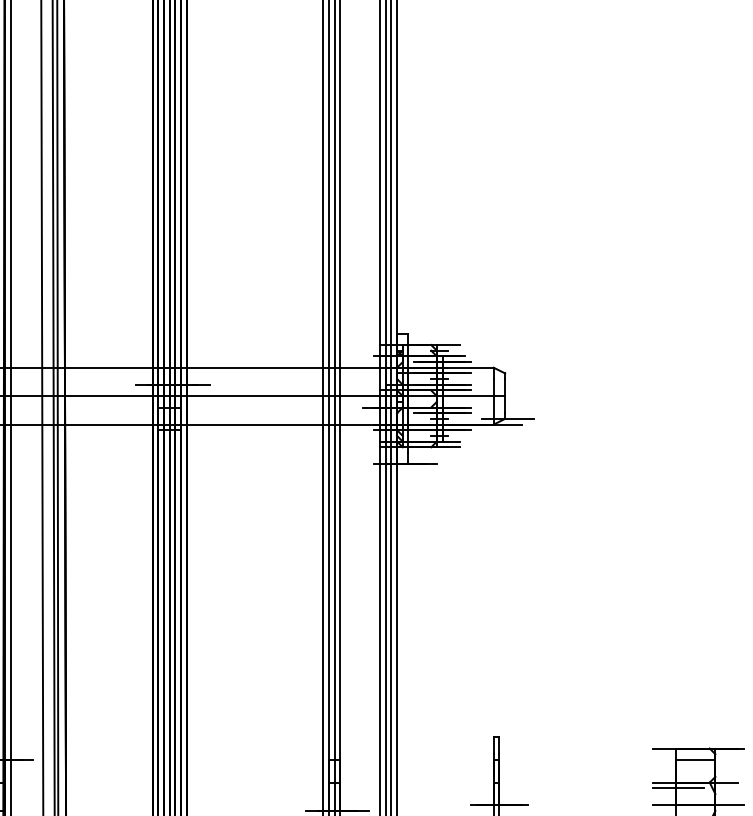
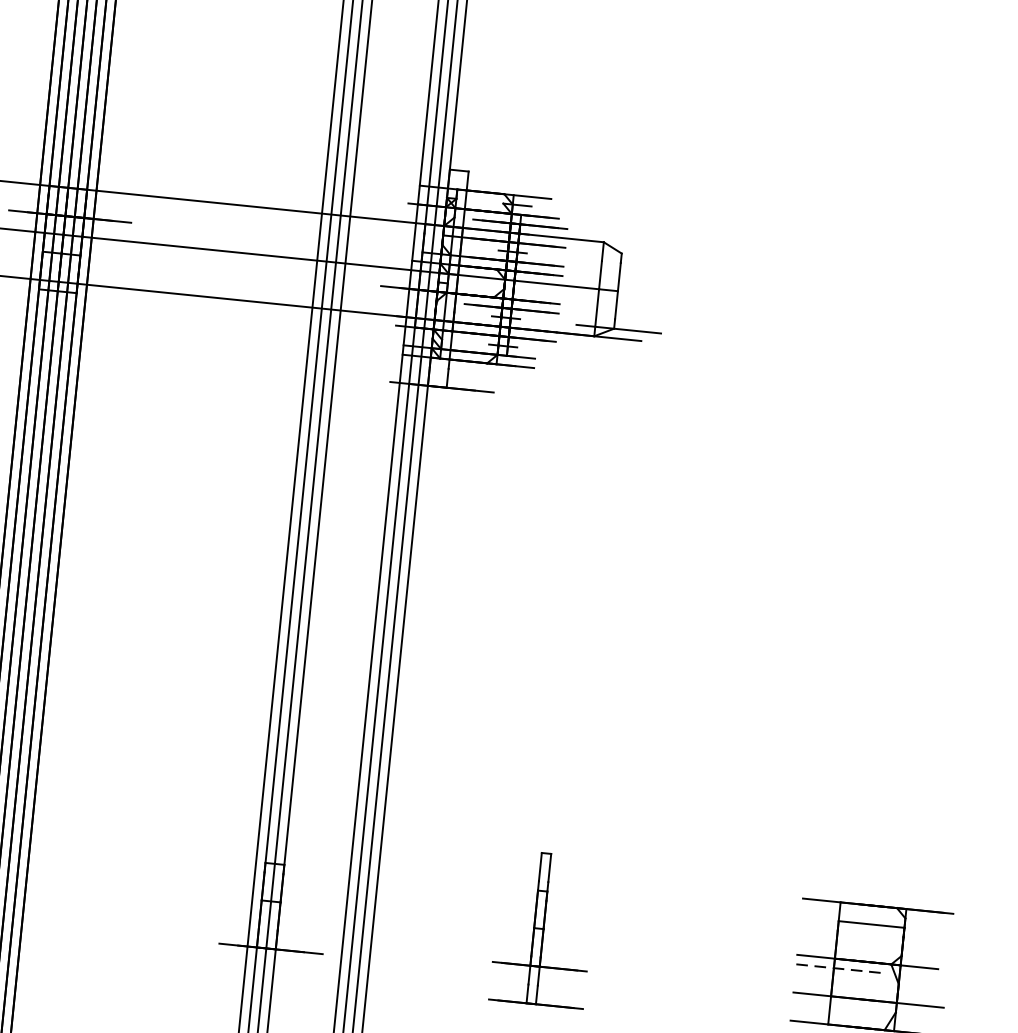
line: (678, 788) -> (838, 968), solid -> dashed

